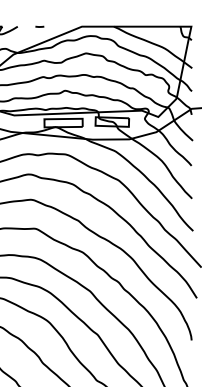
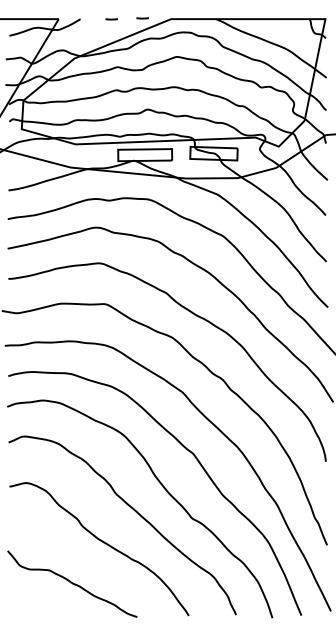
line: (61, 26) -> (142, 18), added

